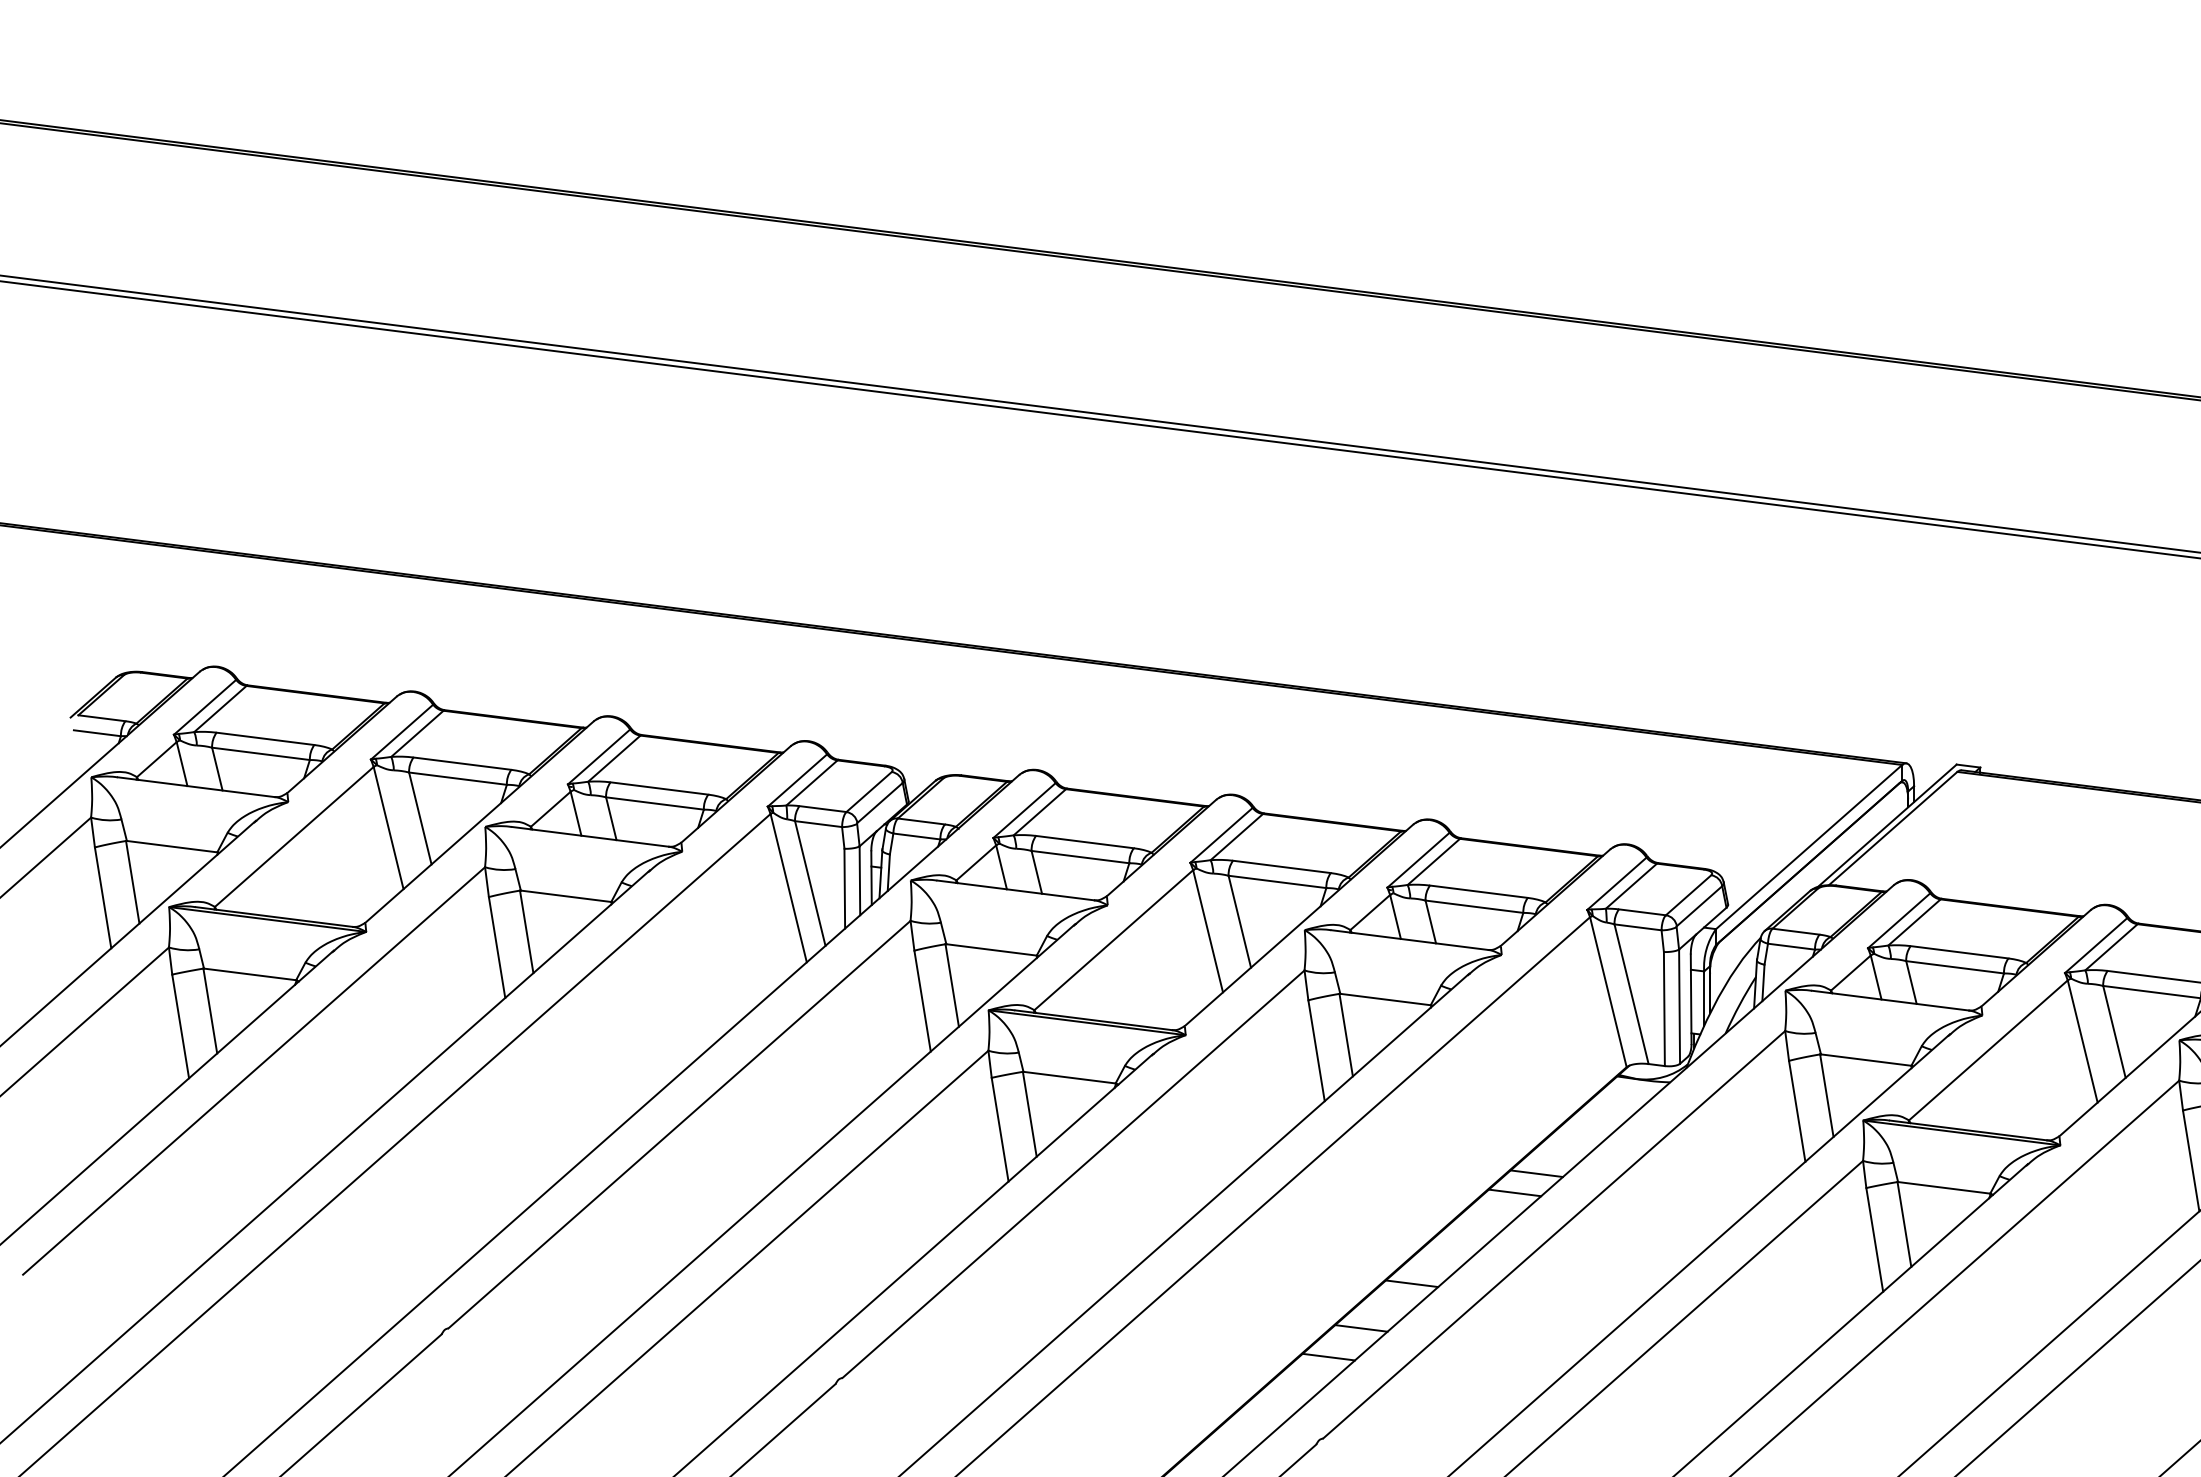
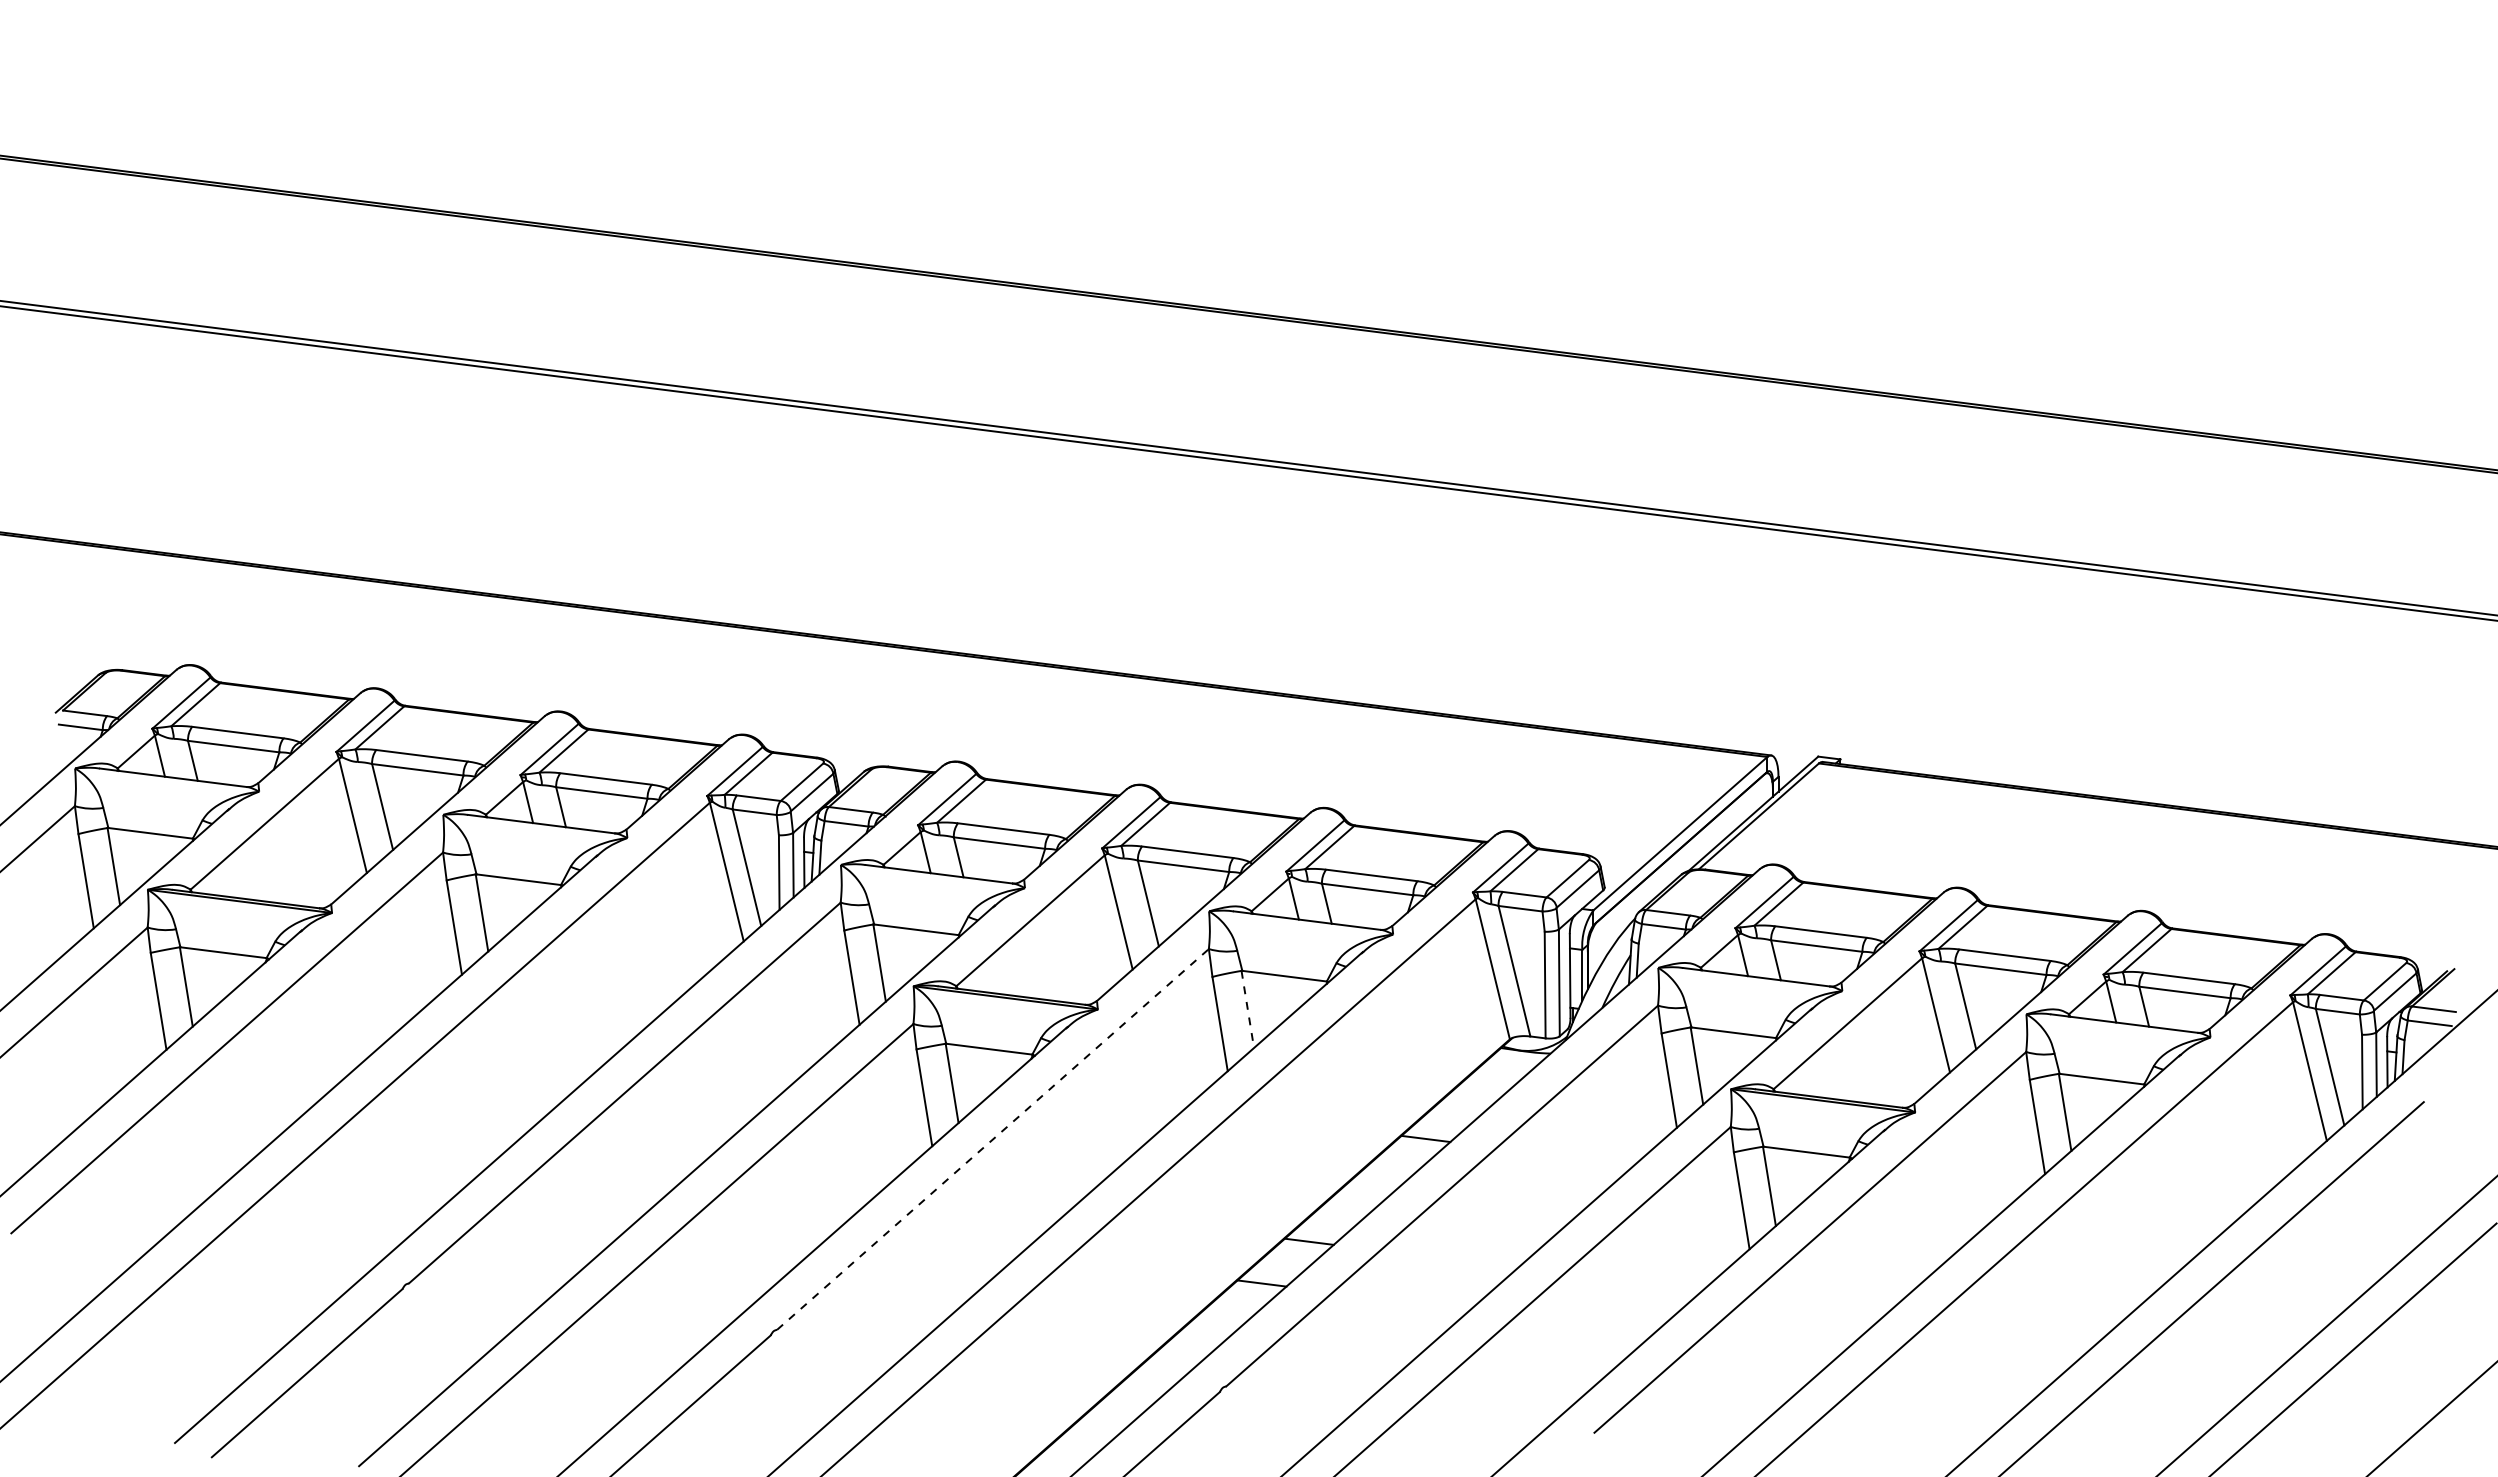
line: (1345, 1035) -> (1247, 1009), solid -> dashed
line: (1074, 1174) -> (993, 1139), solid -> dashed
line: (1514, 1192) -> (1405, 1156), removed
line: (1328, 1357) -> (1231, 1310), removed

